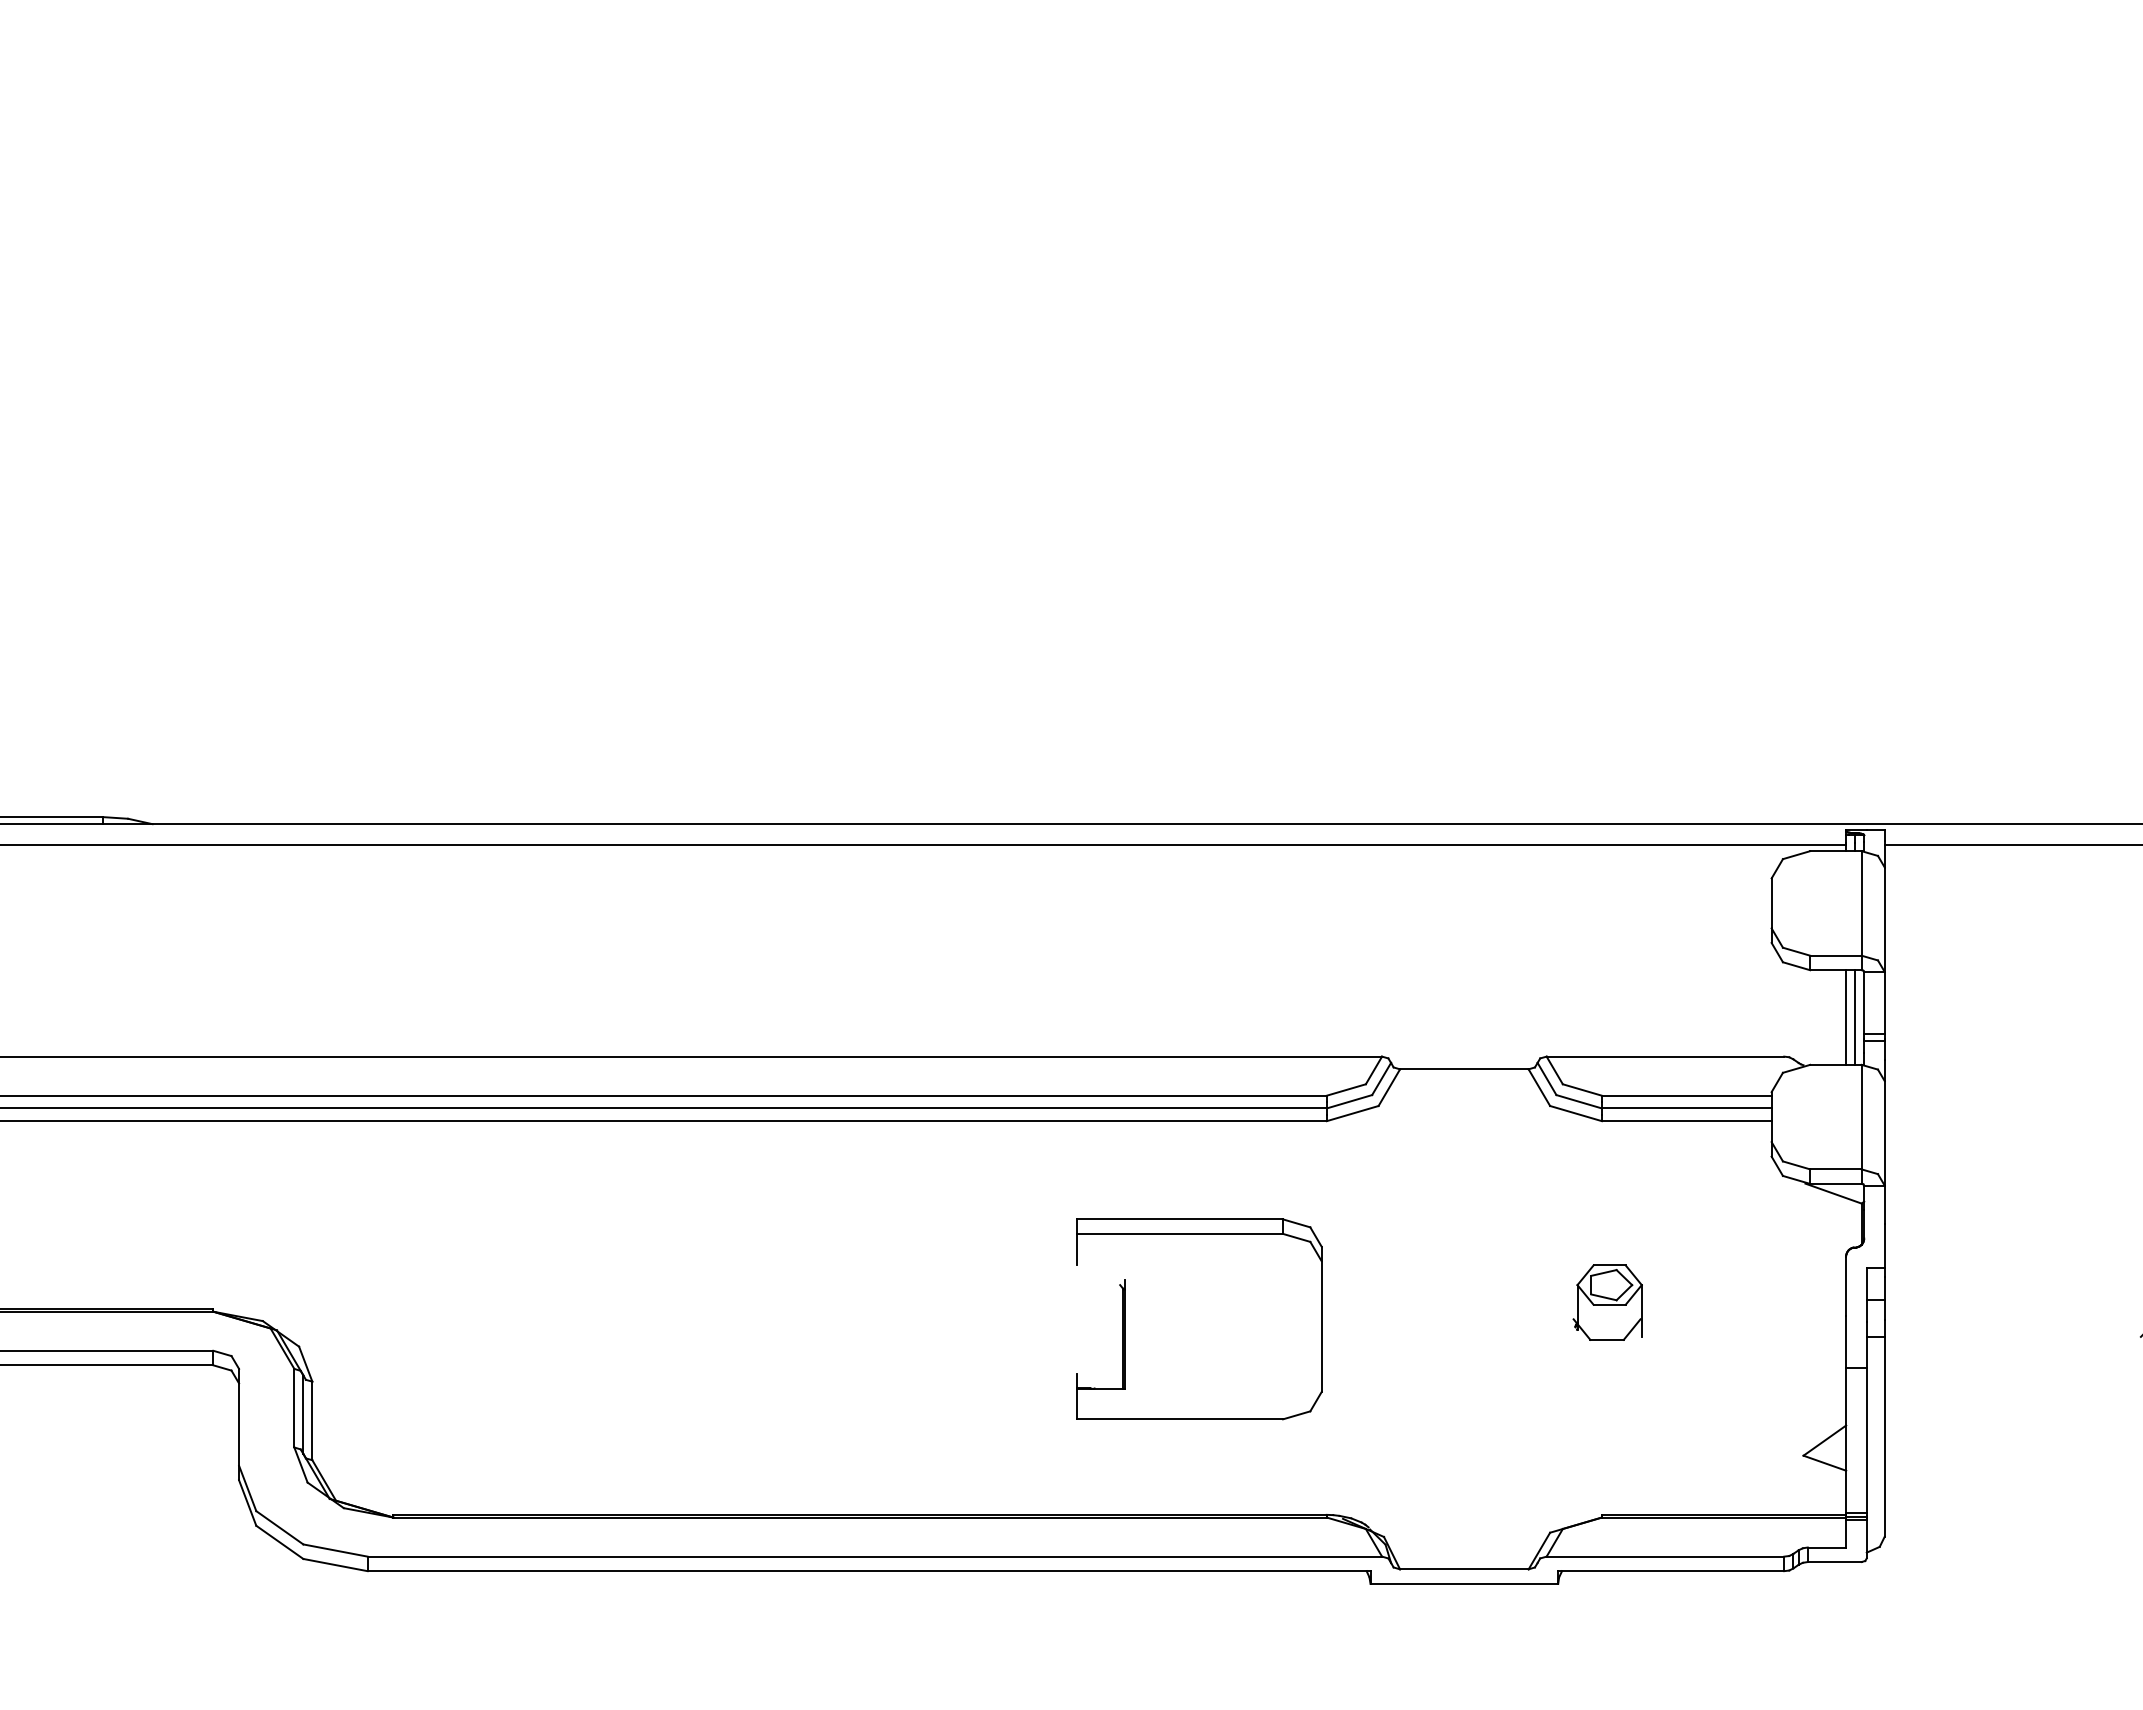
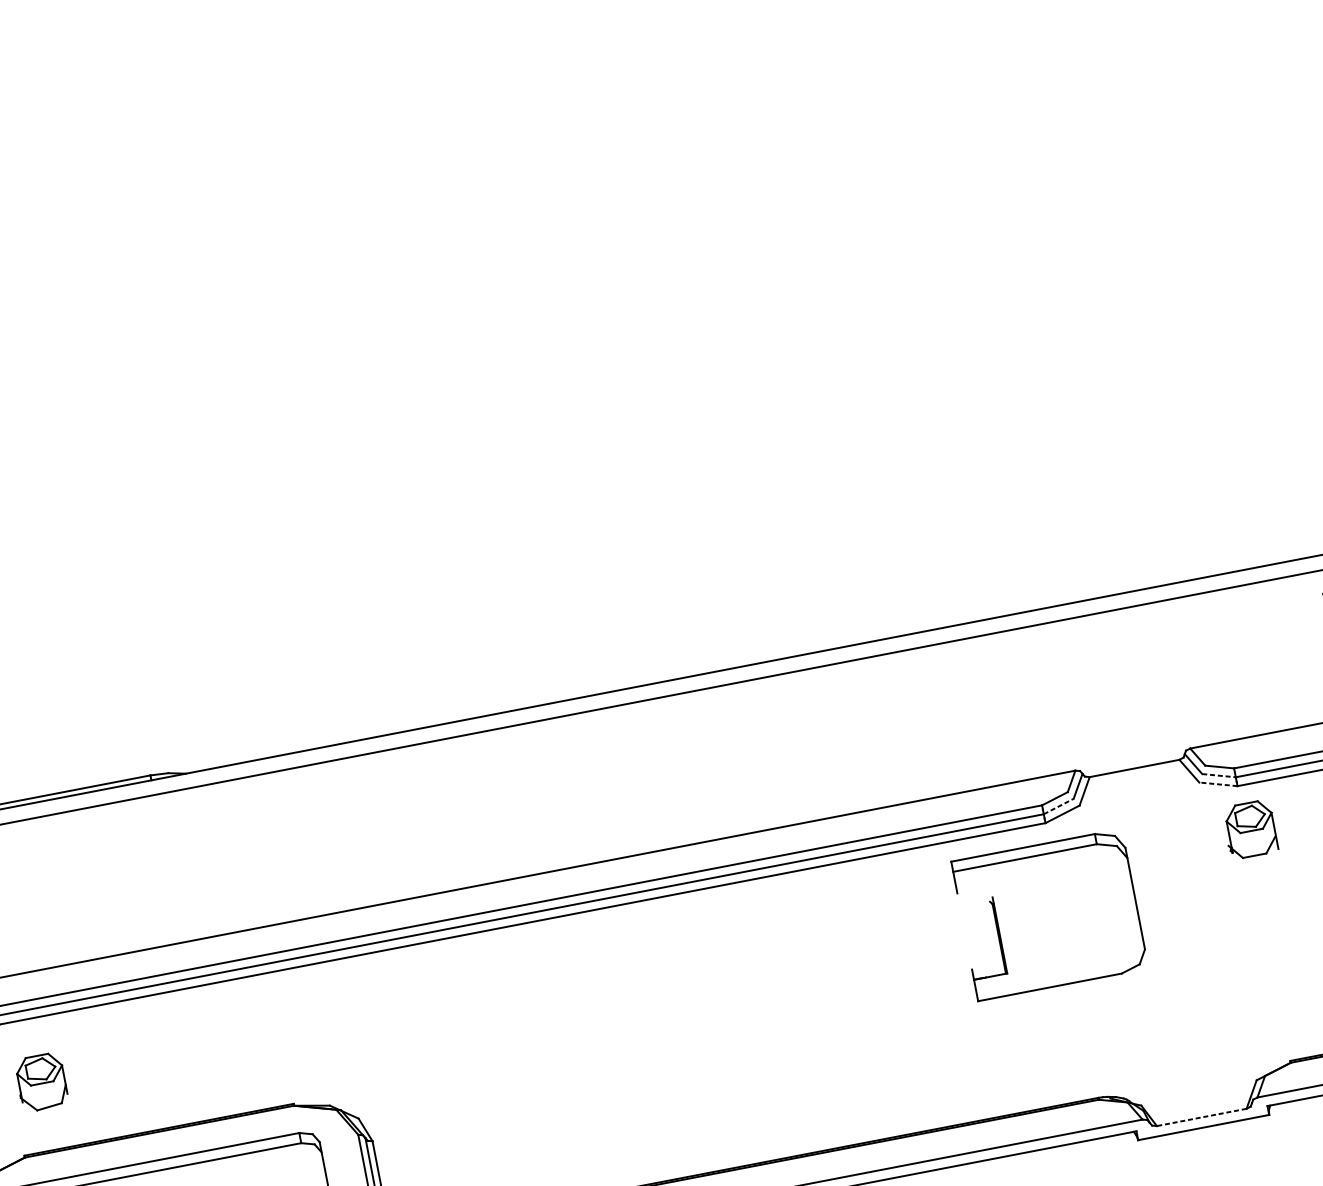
line: (1349, 1101) -> (1058, 806), solid -> dashed
line: (1579, 1101) -> (1219, 775), solid -> dashed
line: (1576, 1113) -> (1218, 784), solid -> dashed
part: (1607, 1302) -> (1249, 829), moved
part: (1125, 1319) -> (998, 925), moved
line: (1463, 1569) -> (1201, 1117), solid -> dashed

